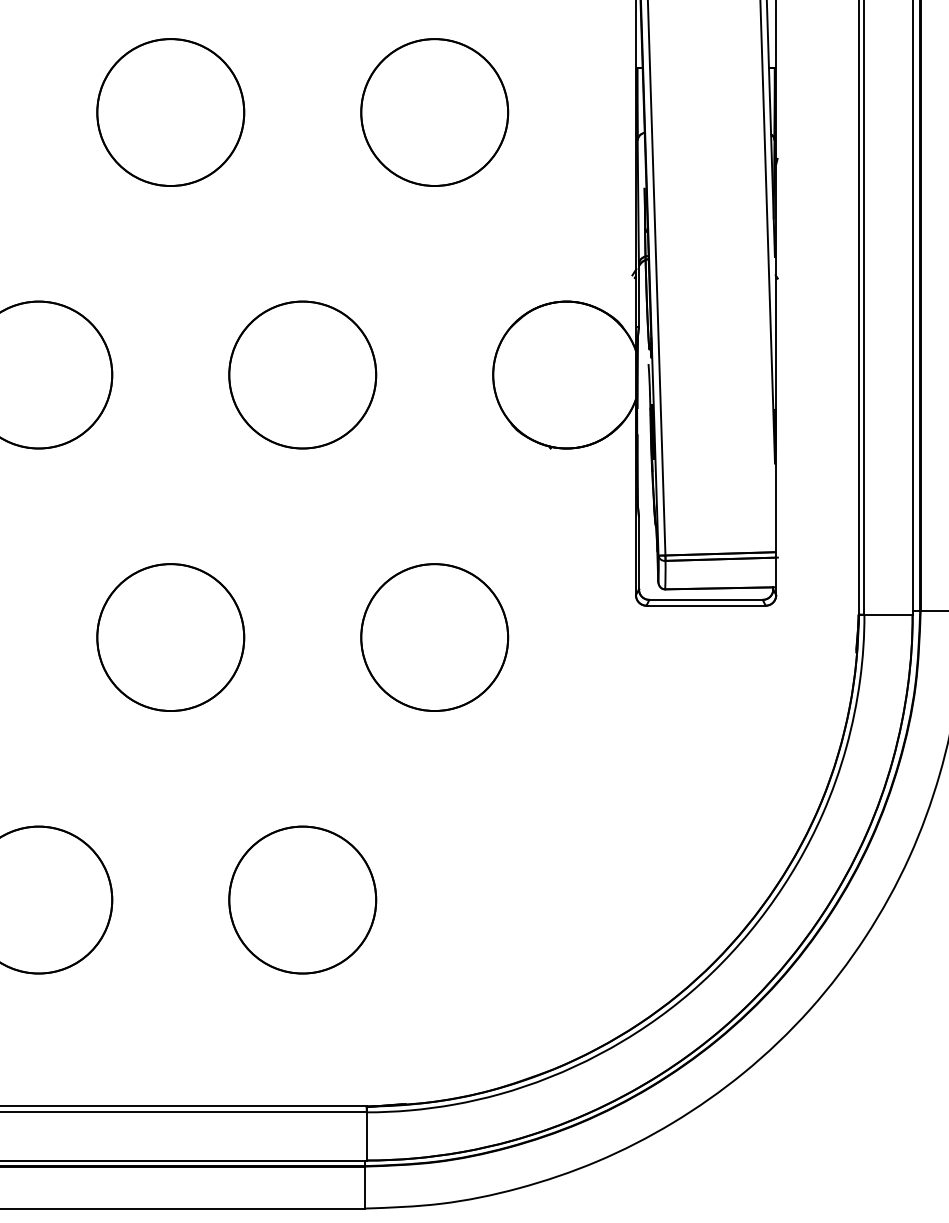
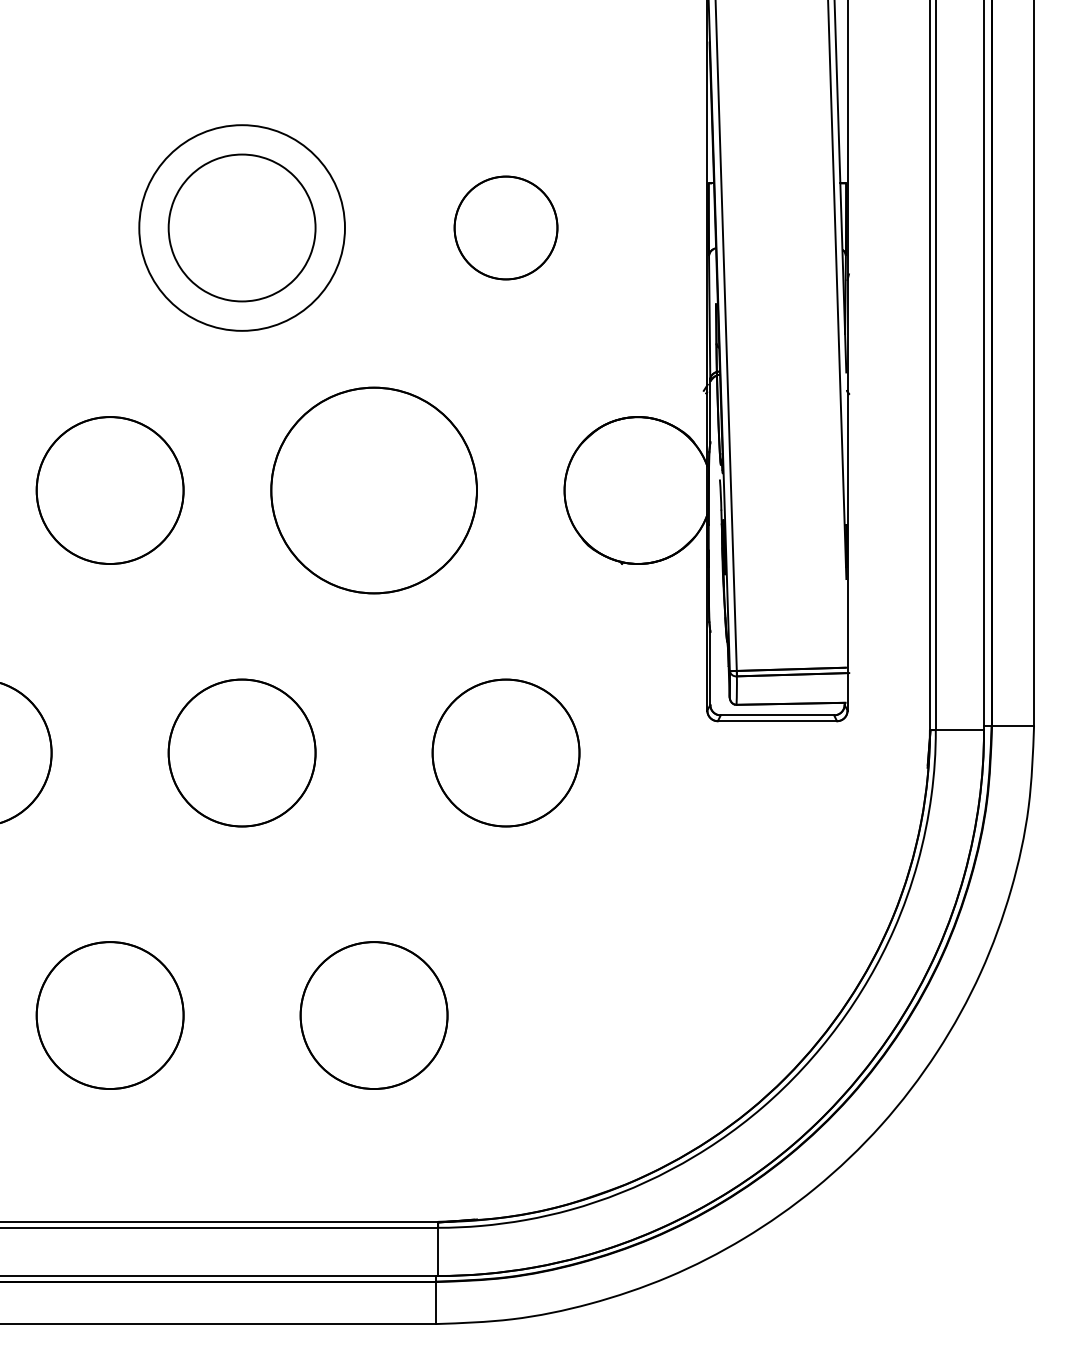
circle: (170, 112) -> (241, 227), size x1.4
part: (434, 112) -> (505, 227), size x0.7
part: (302, 375) -> (373, 490), size x1.4

